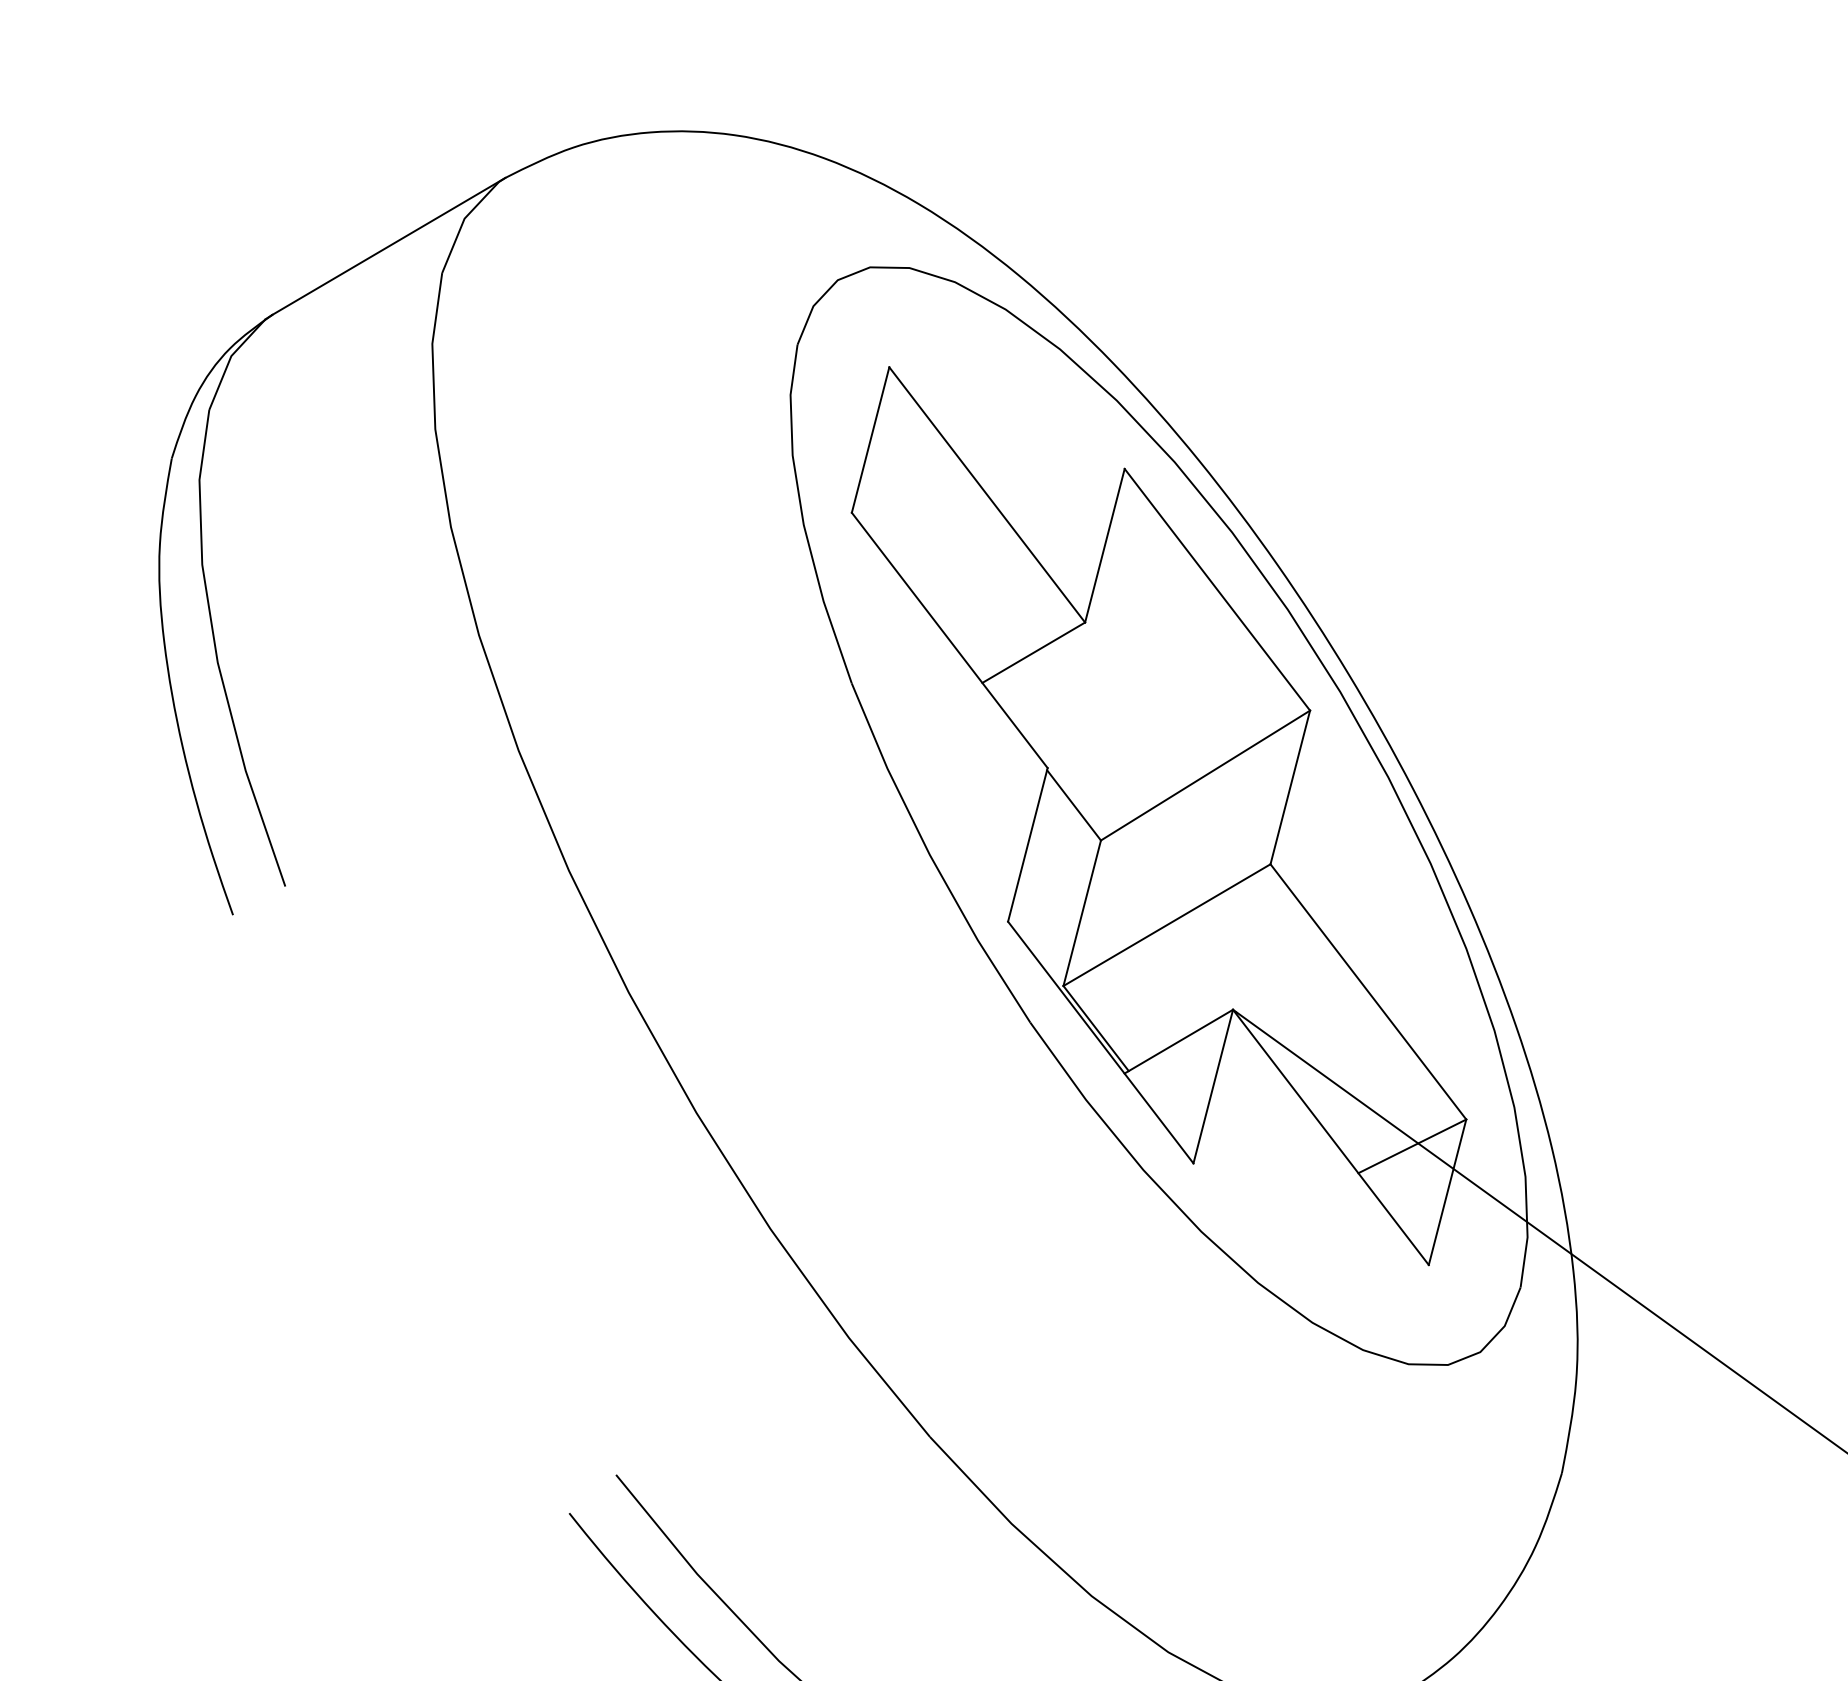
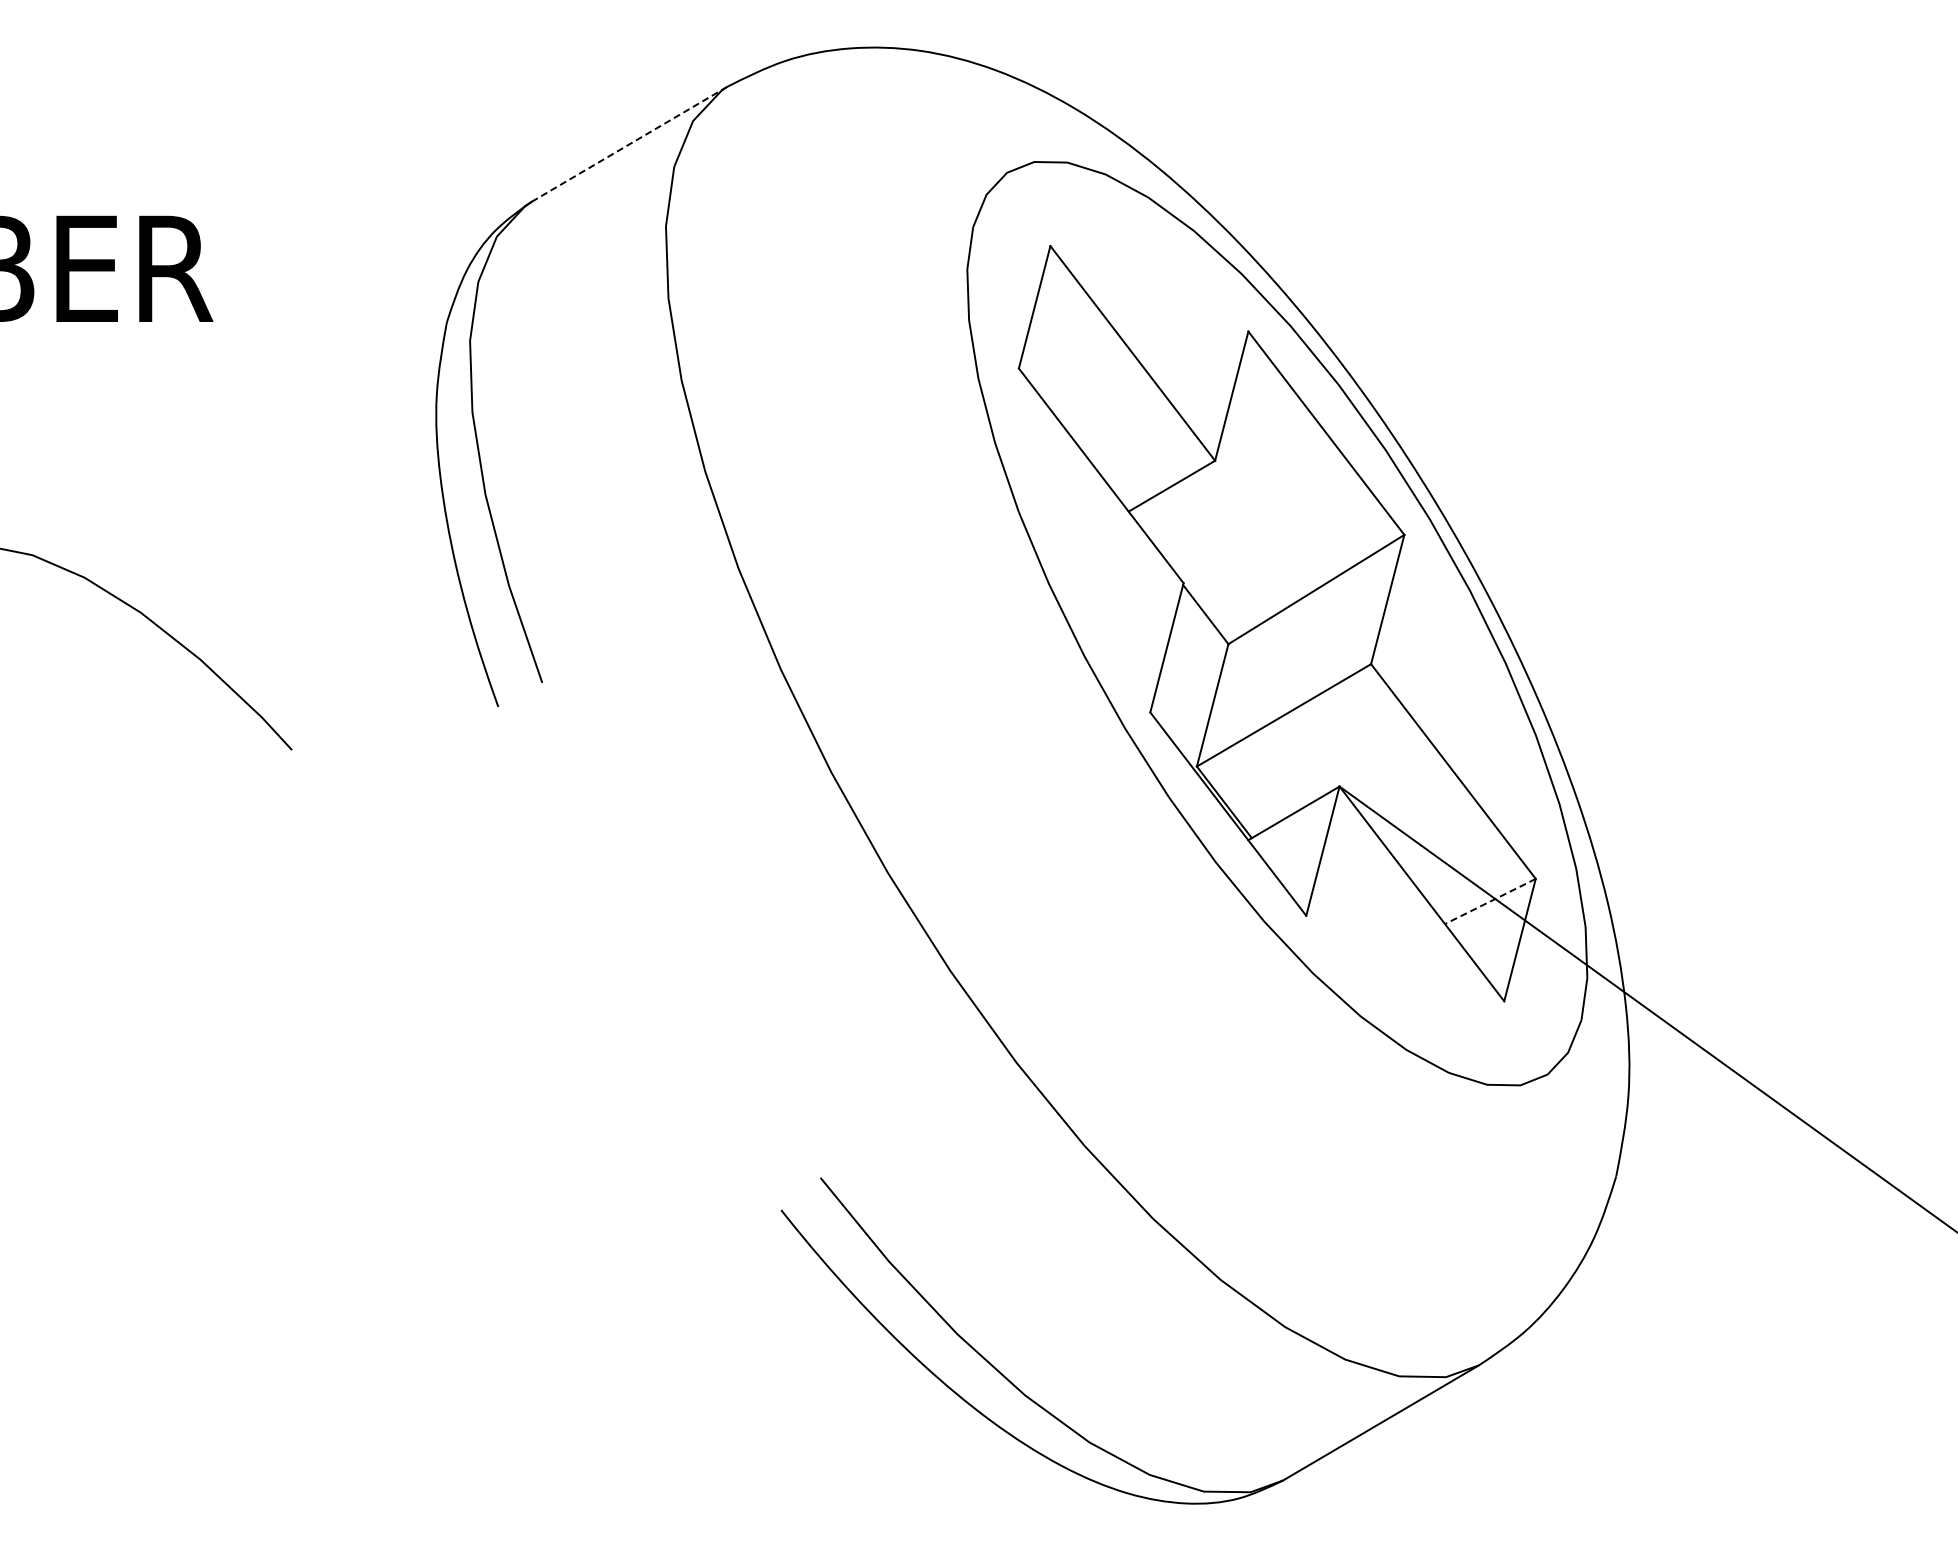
line: (388, 246) -> (629, 144), solid -> dashed
line: (1412, 1146) -> (1490, 901), solid -> dashed

